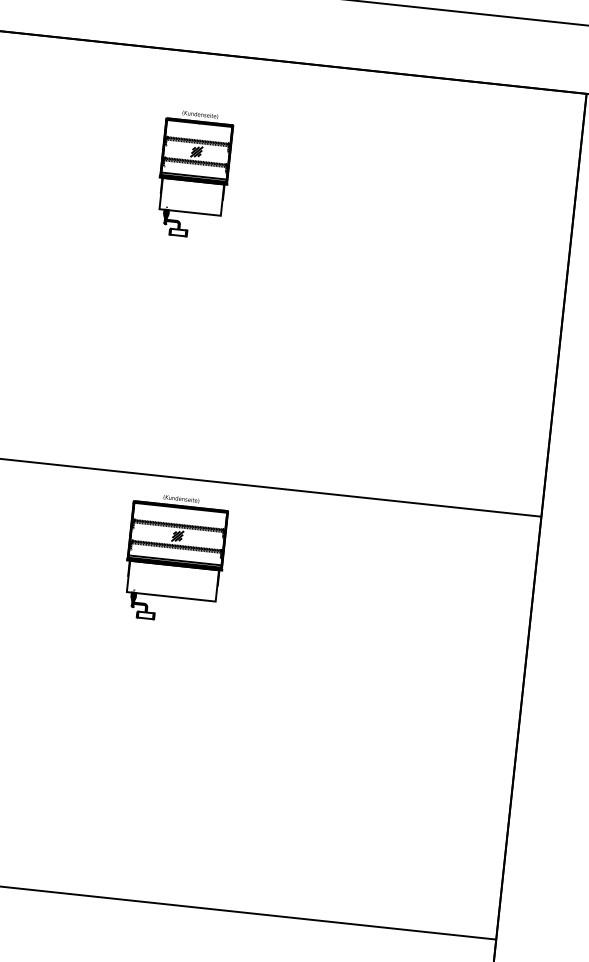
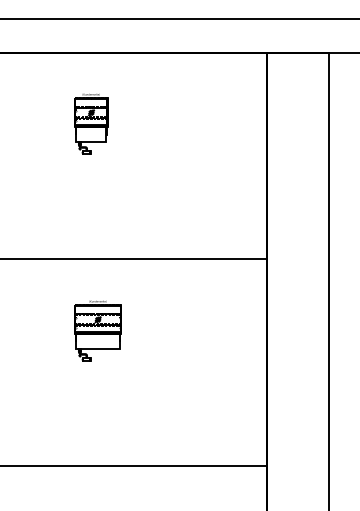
part: (194, 173) -> (91, 123), moved
part: (174, 558) -> (97, 330), moved

